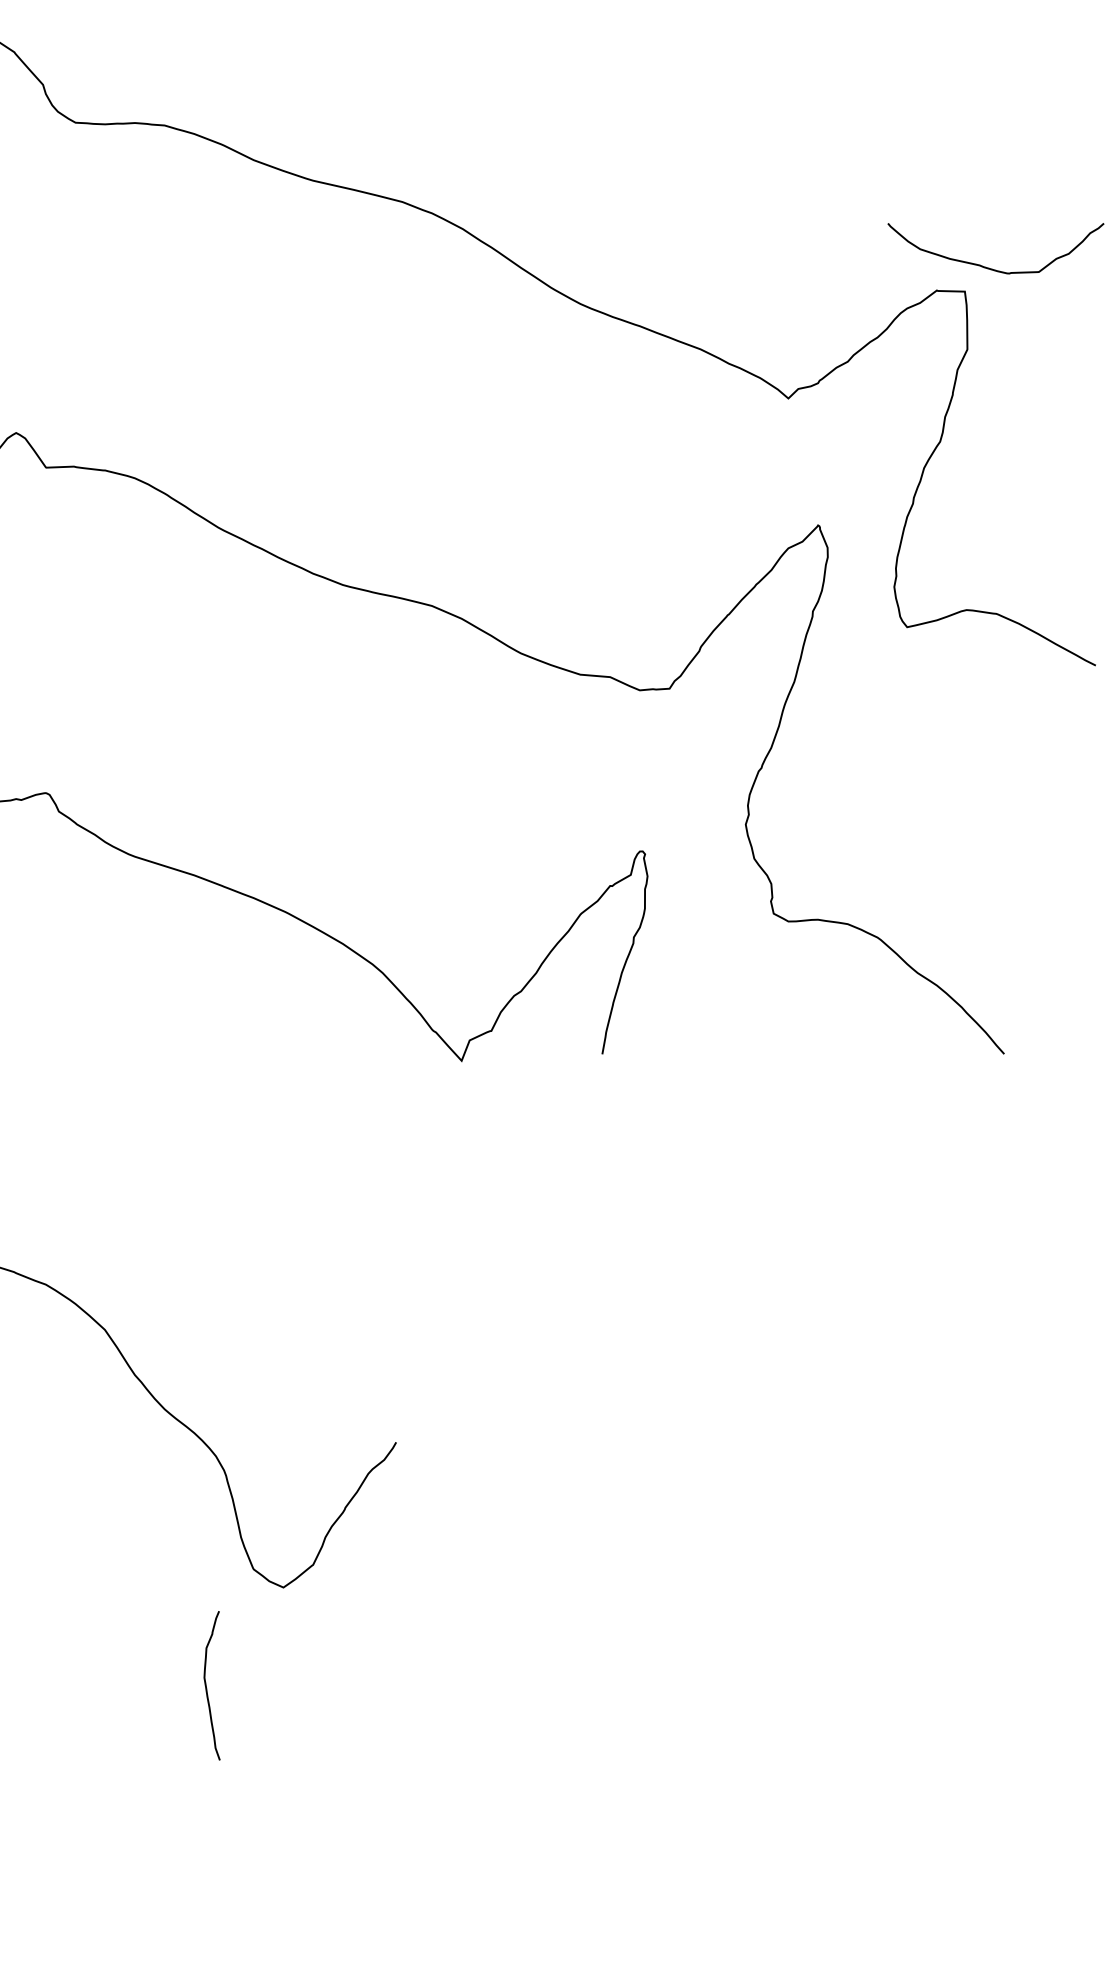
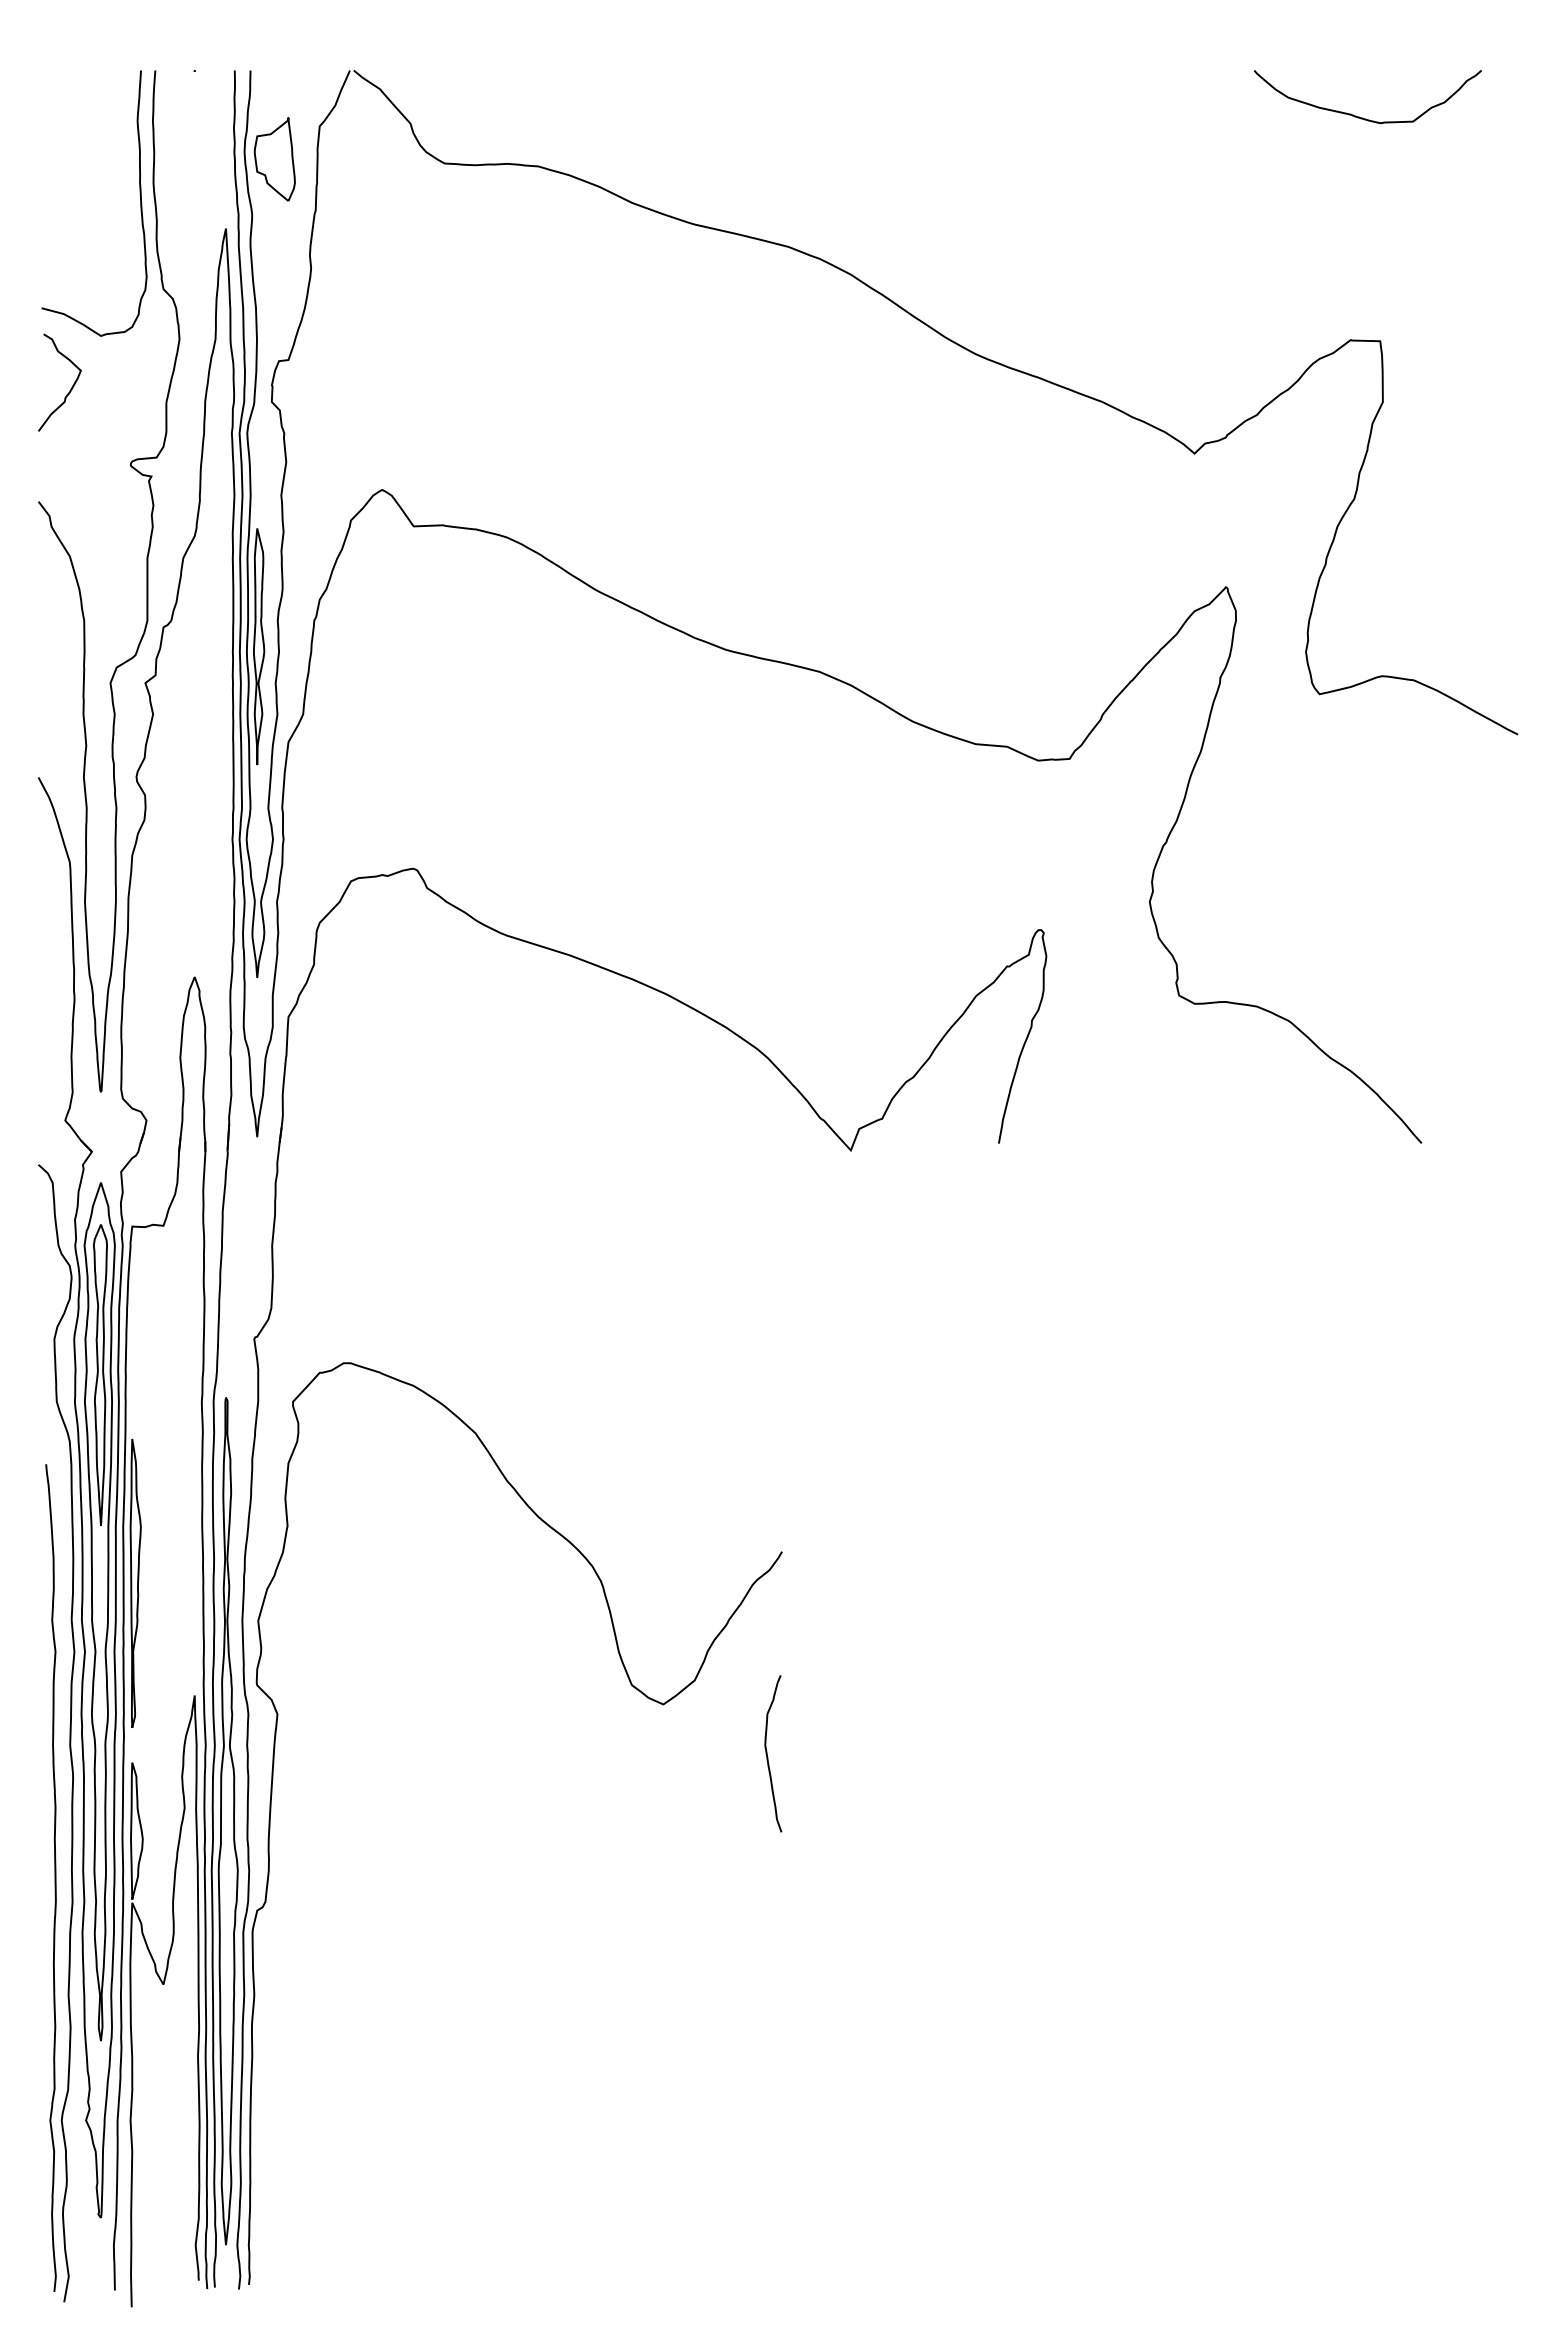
curve: (987, 267) -> (1359, 116), moved
curve: (206, 1685) -> (767, 1753), moved

